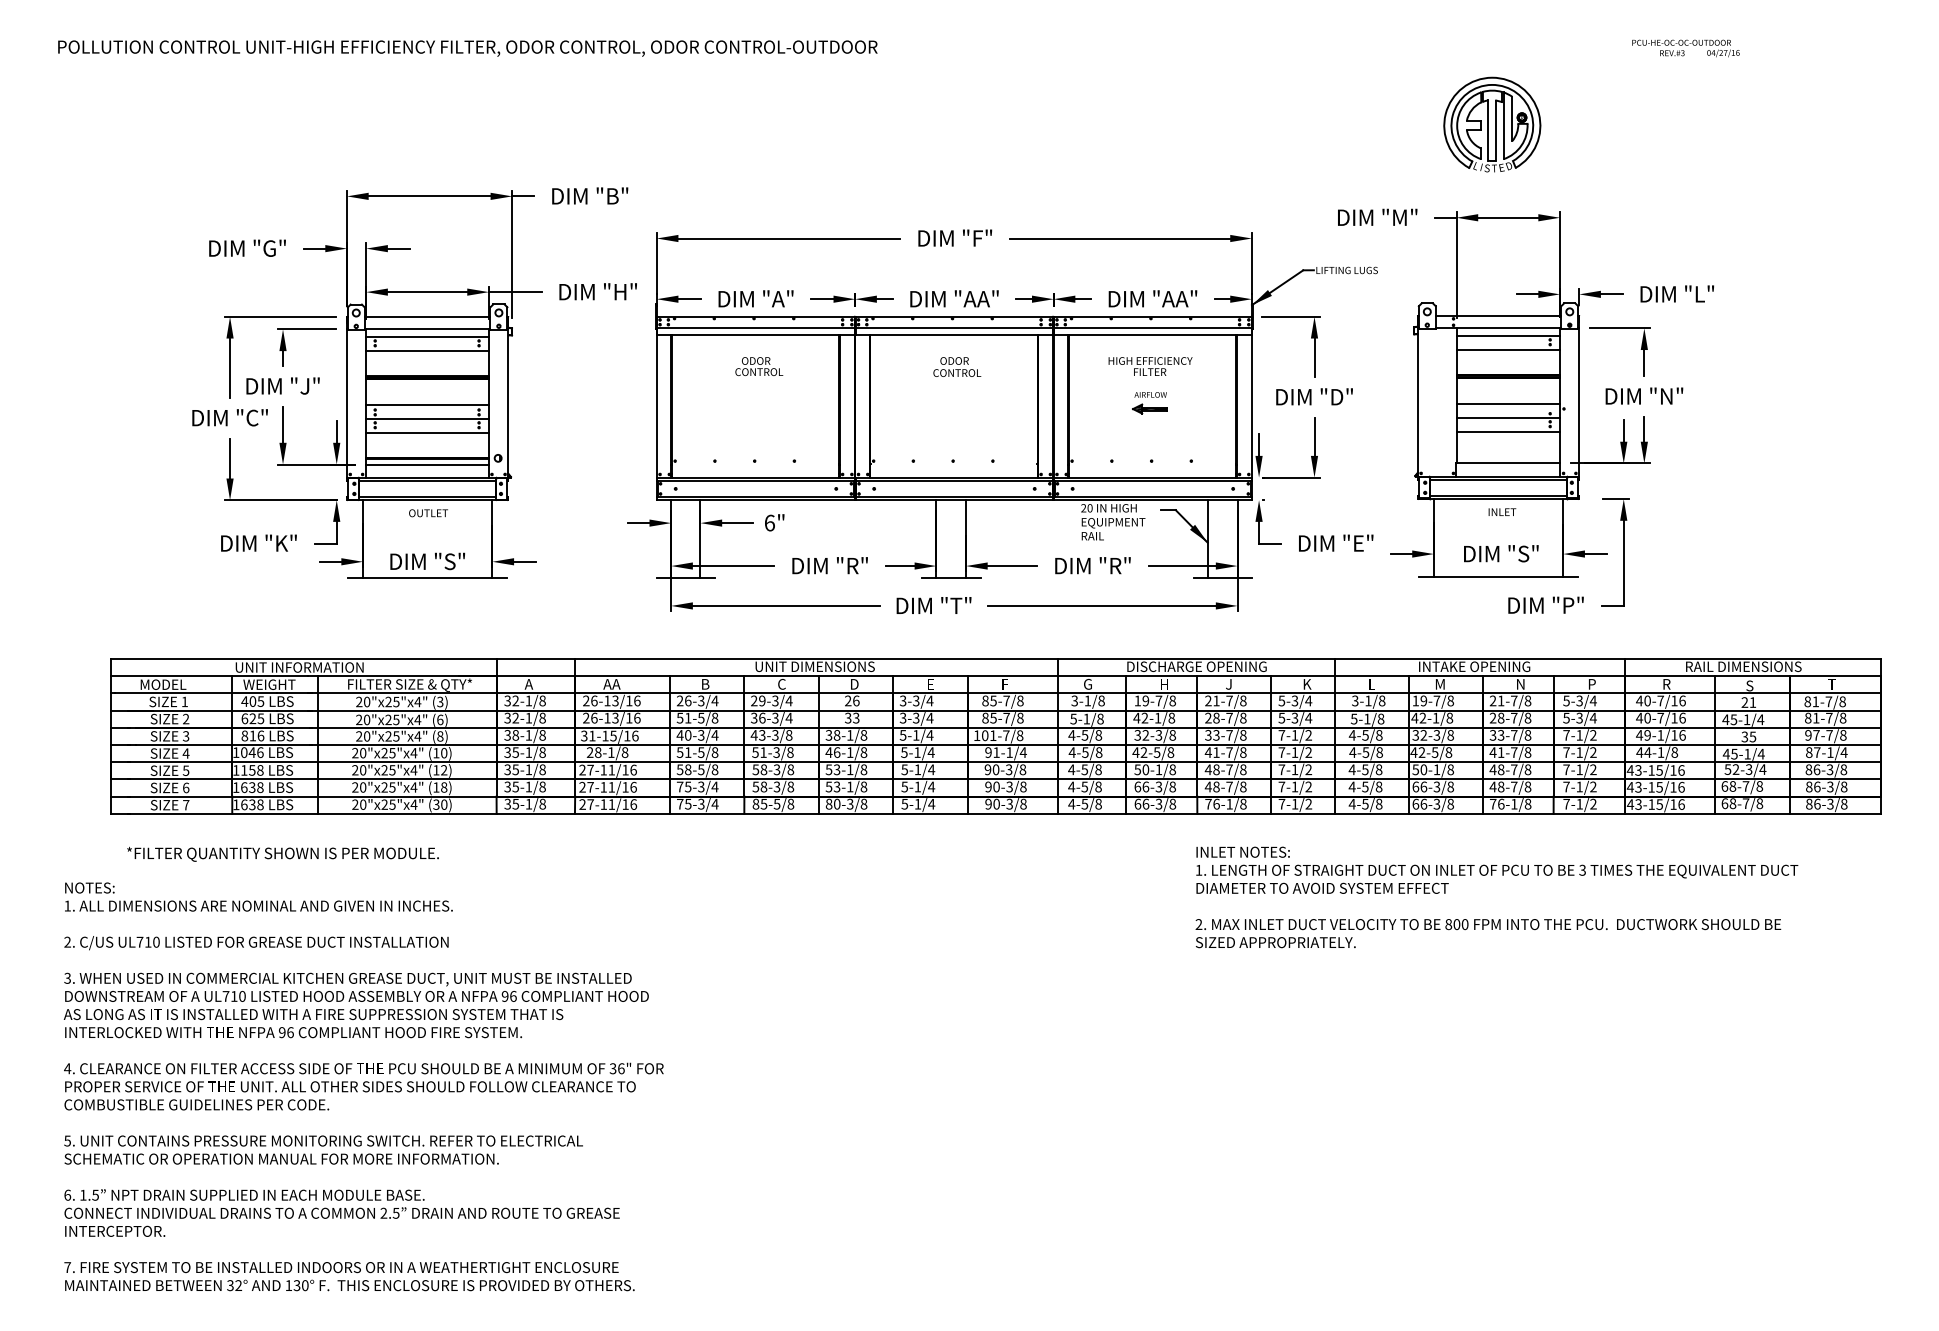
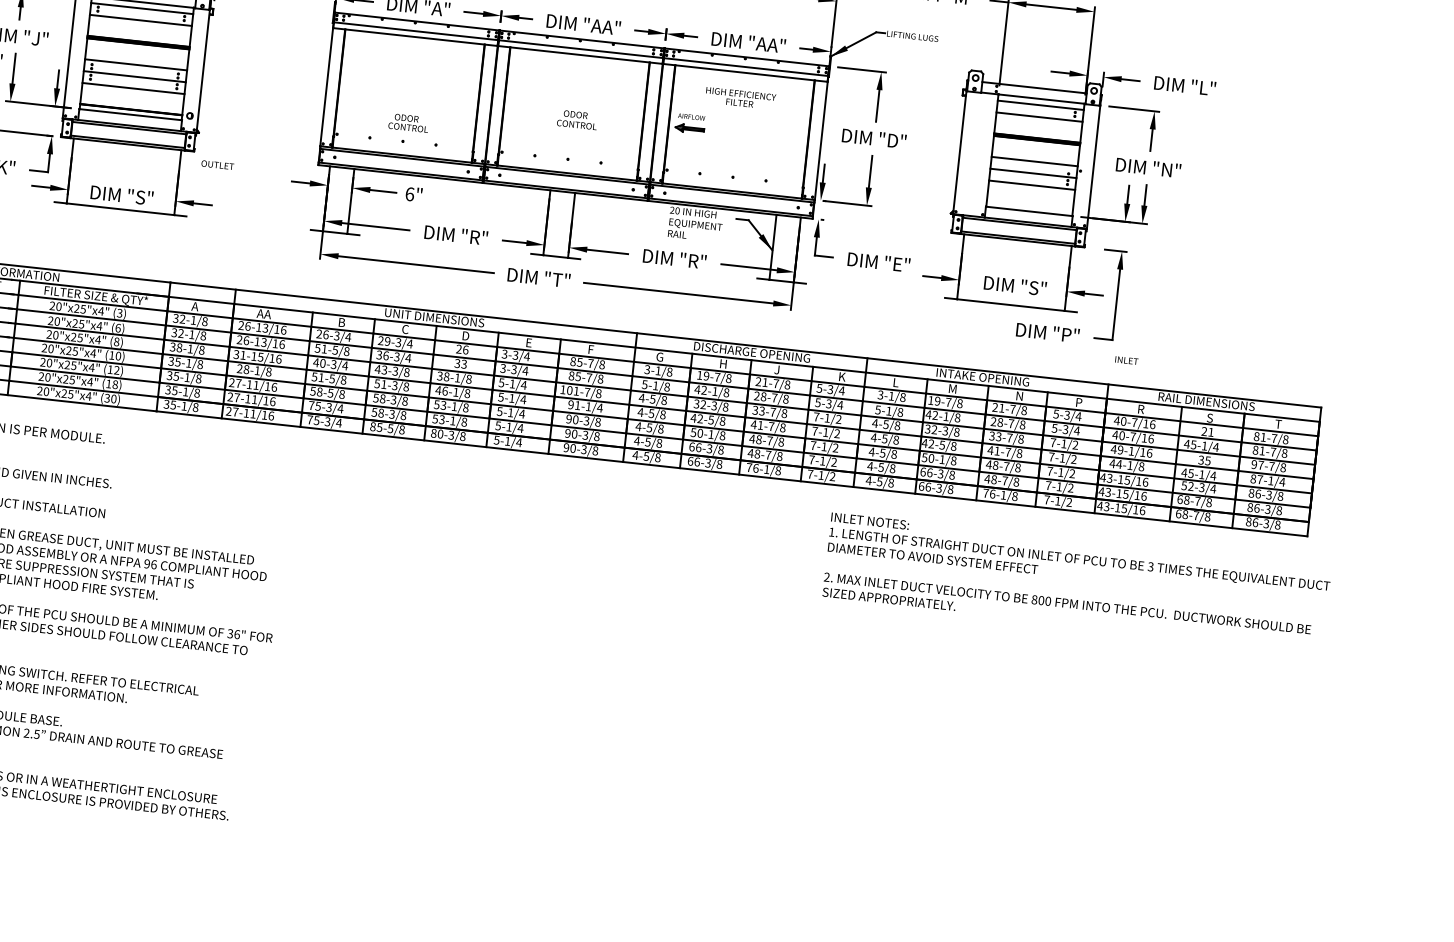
text: (759, 366) -> (409, 123), moved
text: (957, 366) -> (577, 119), moved
part: (1149, 403) -> (689, 124), moved
text: (1502, 511) -> (1126, 360), moved
text: (428, 513) -> (217, 165), moved
text: (1496, 897) -> (1076, 581), moved

